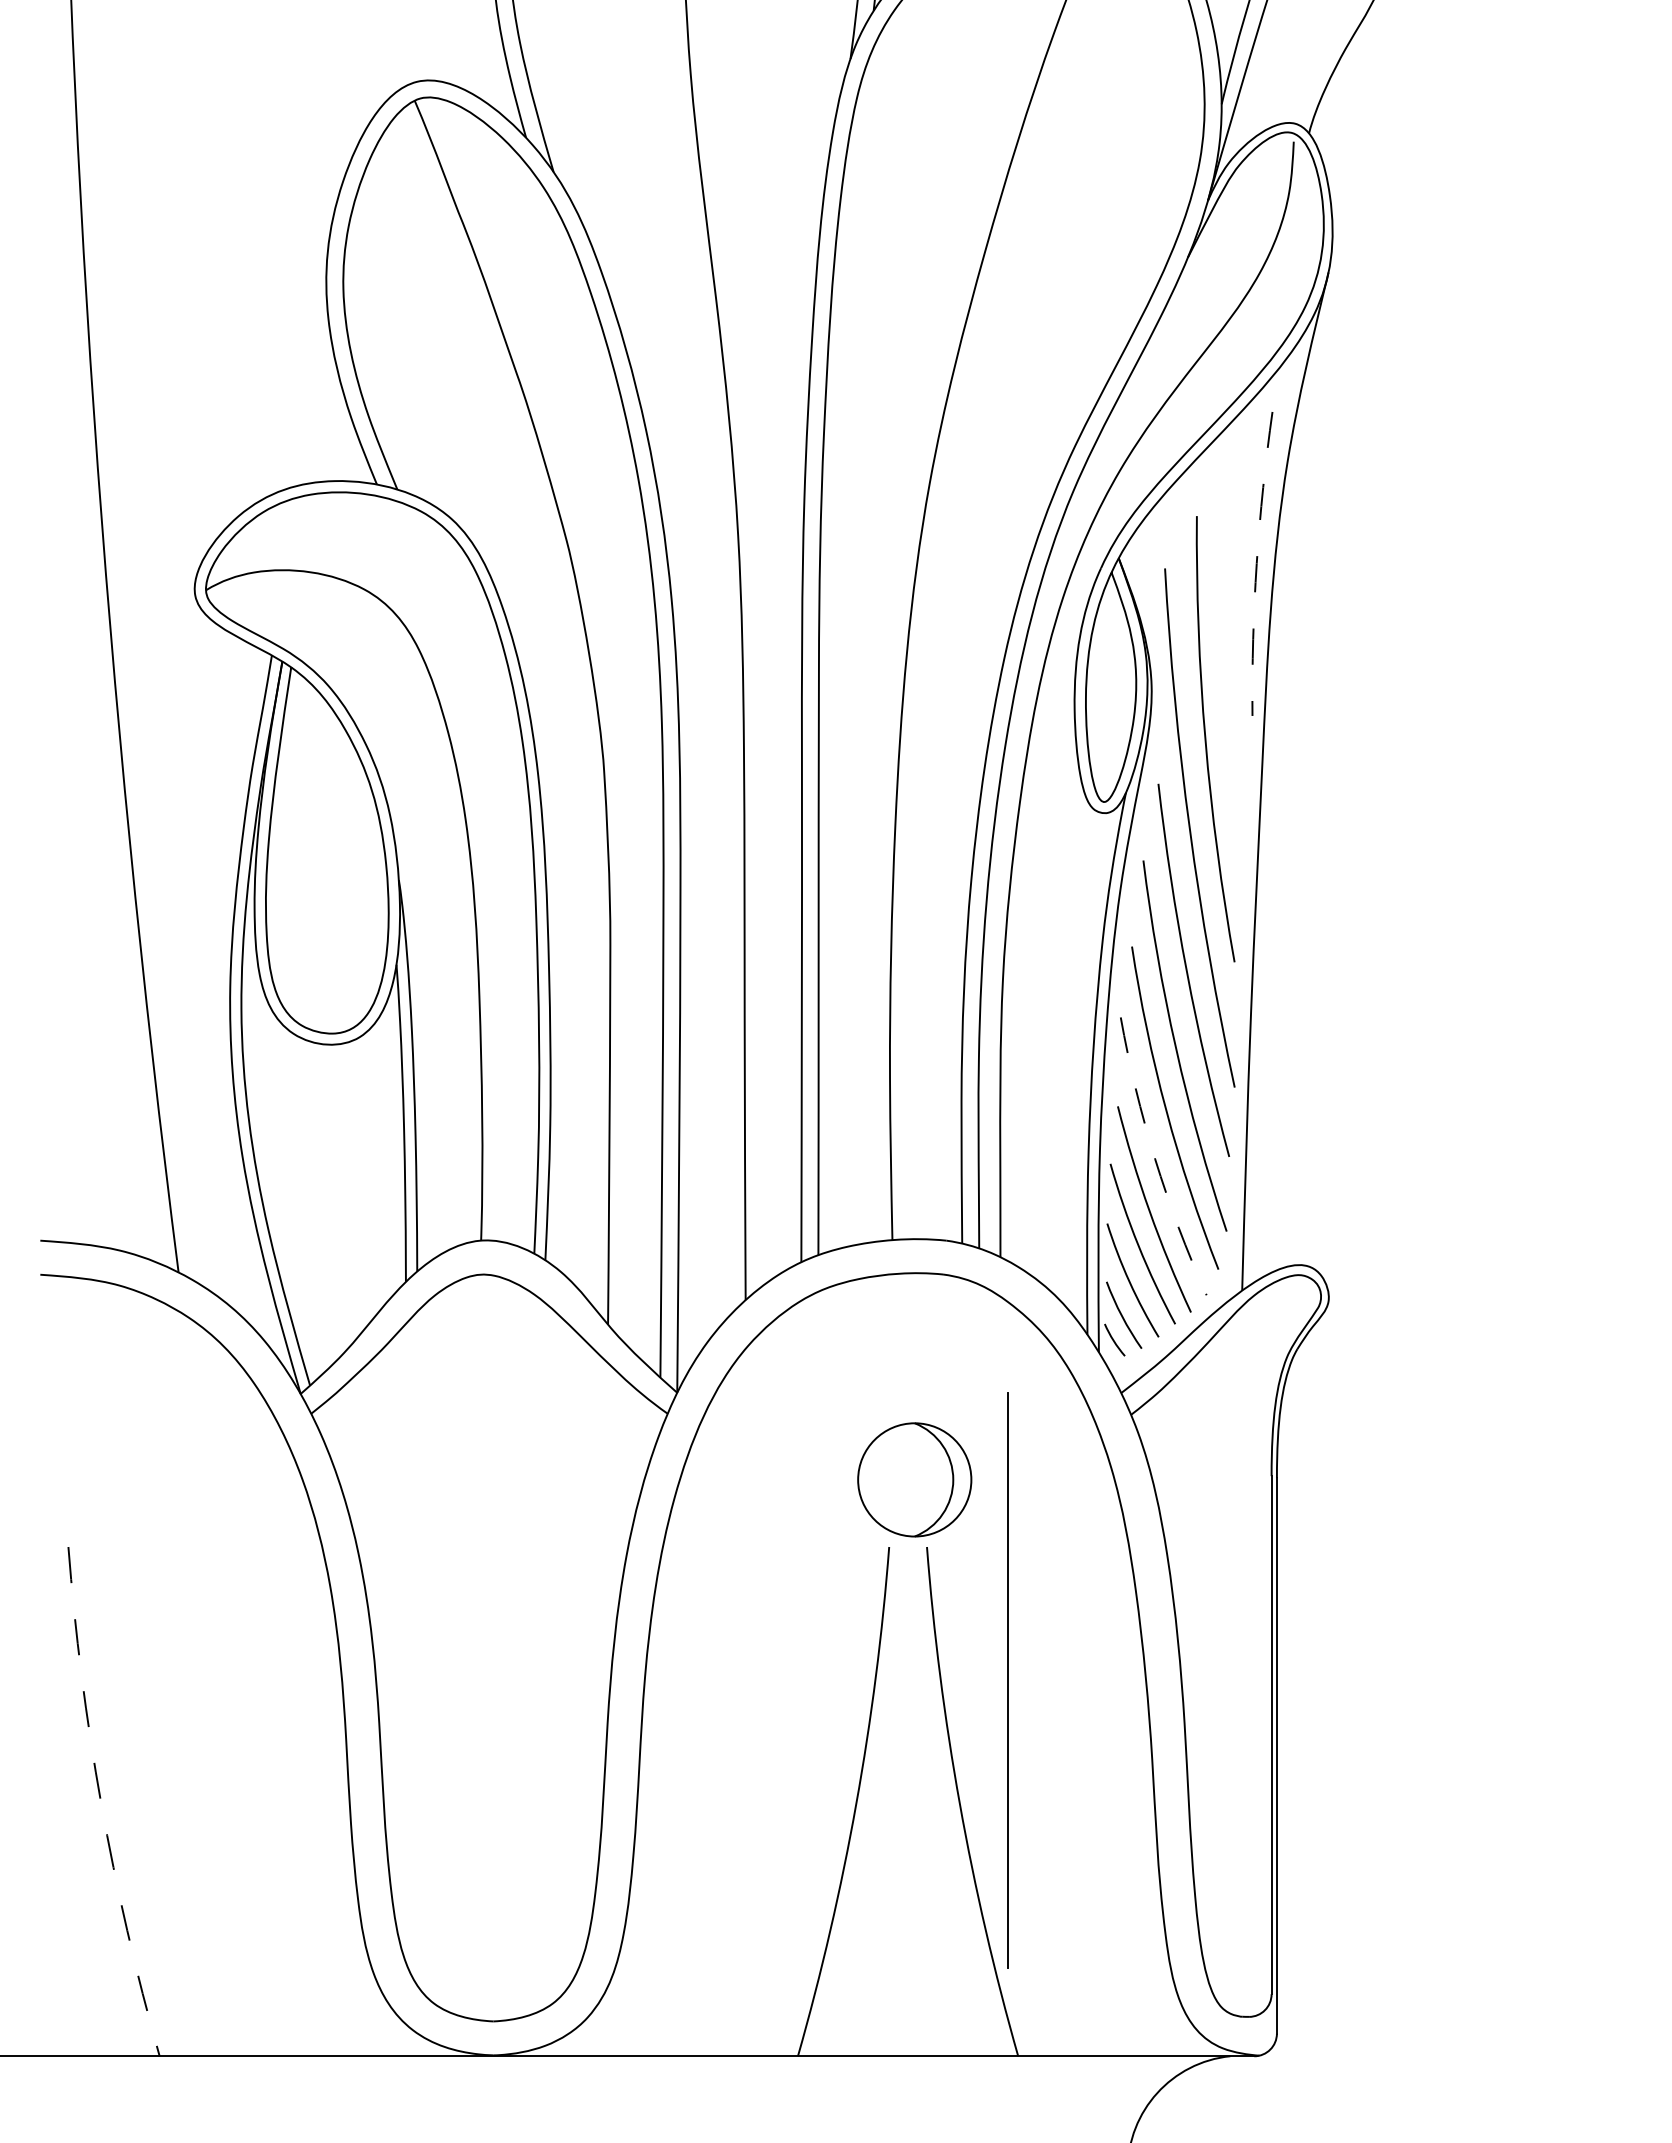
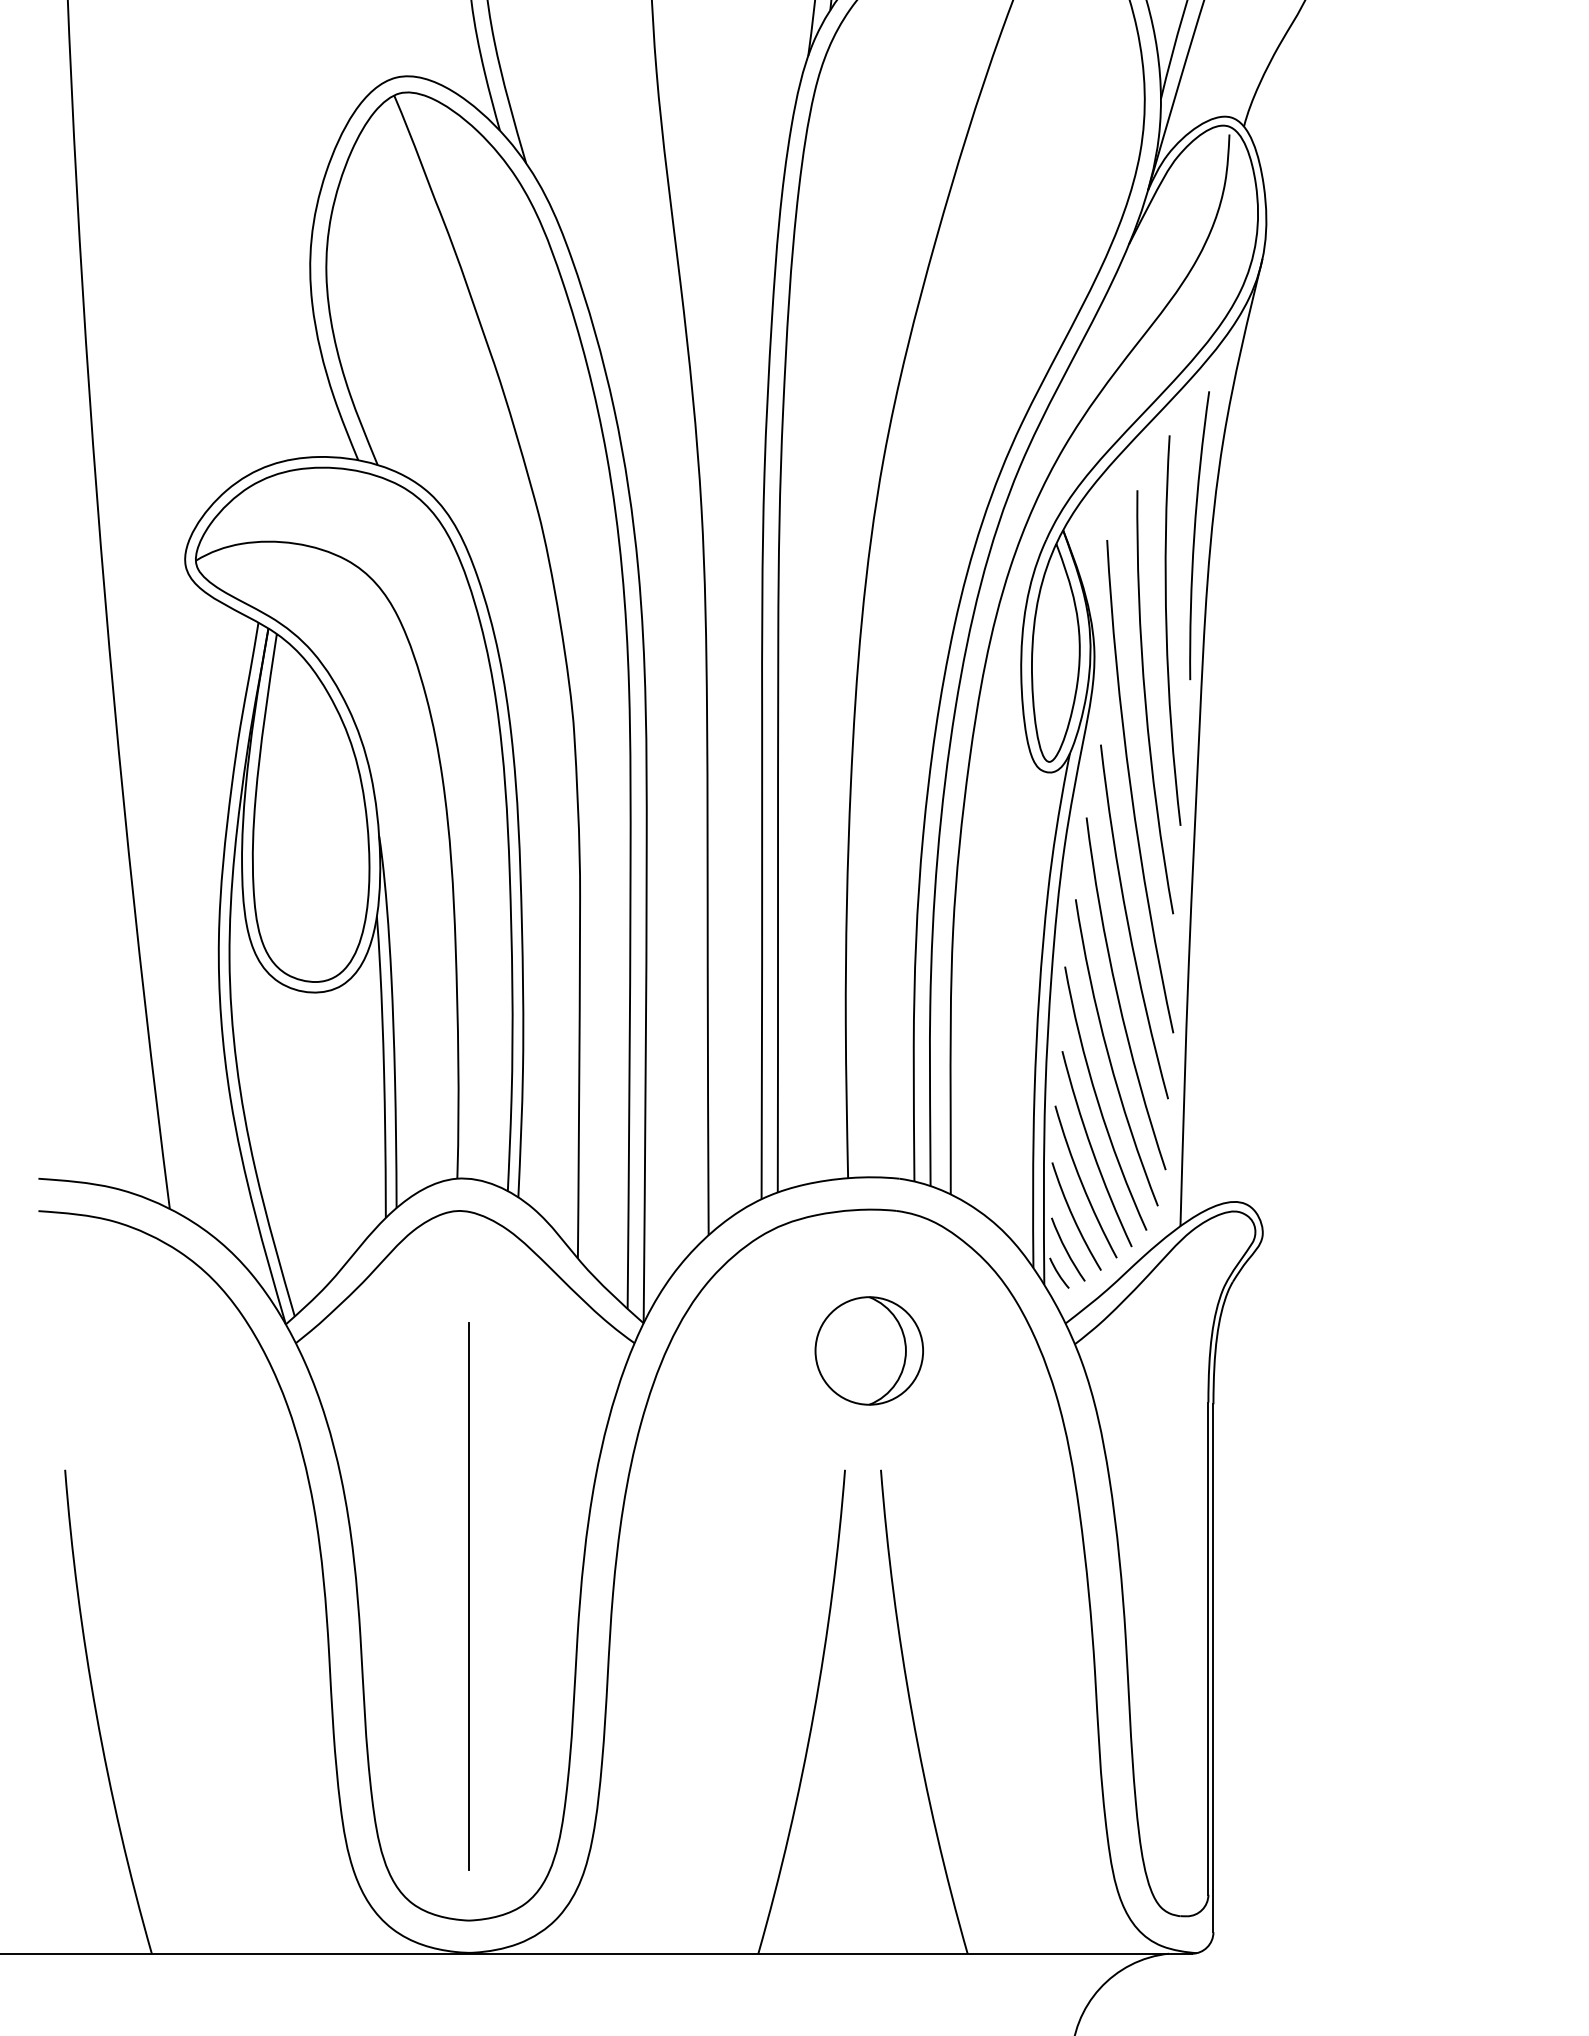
arc: (1256, 563) -> (1194, 535), dashed -> solid
arc: (1228, 663) -> (1167, 630), added
arc: (1155, 1159) -> (1098, 1101), dashed -> solid
part: (914, 1479) -> (869, 1350), moved
line: (1007, 1680) -> (468, 1596), moved
arc: (101, 1803) -> (96, 1713), dashed -> solid

